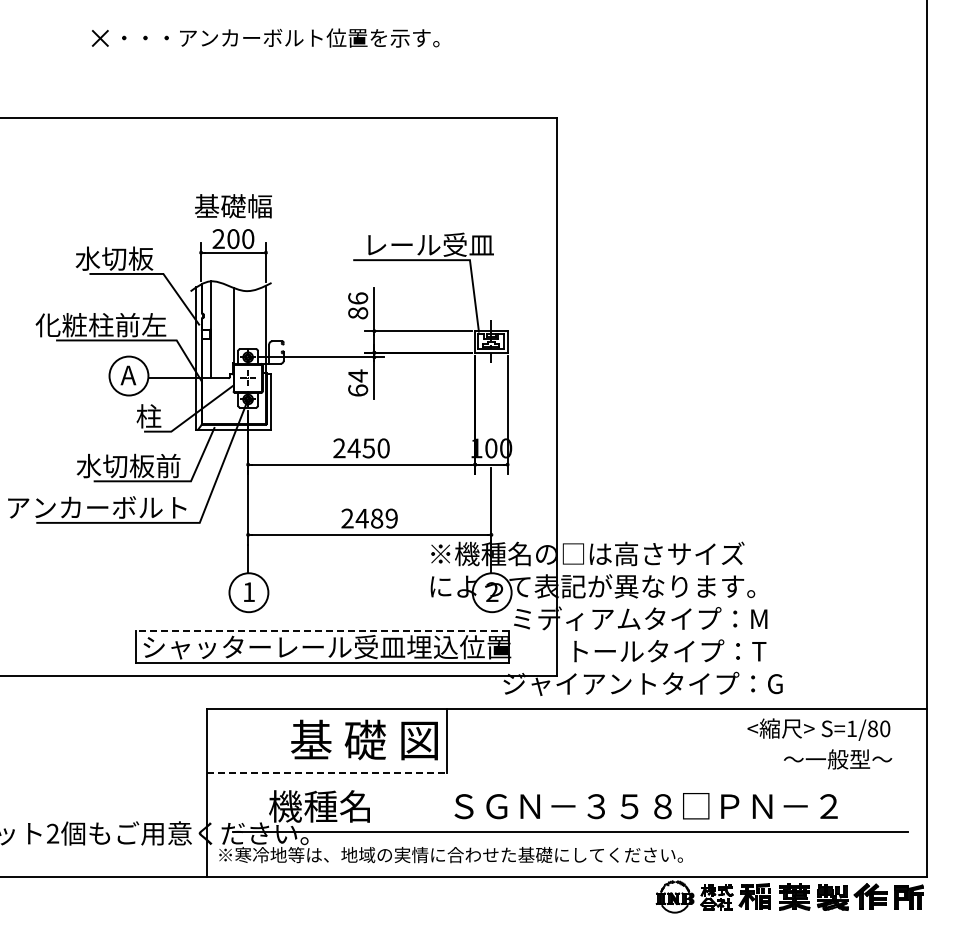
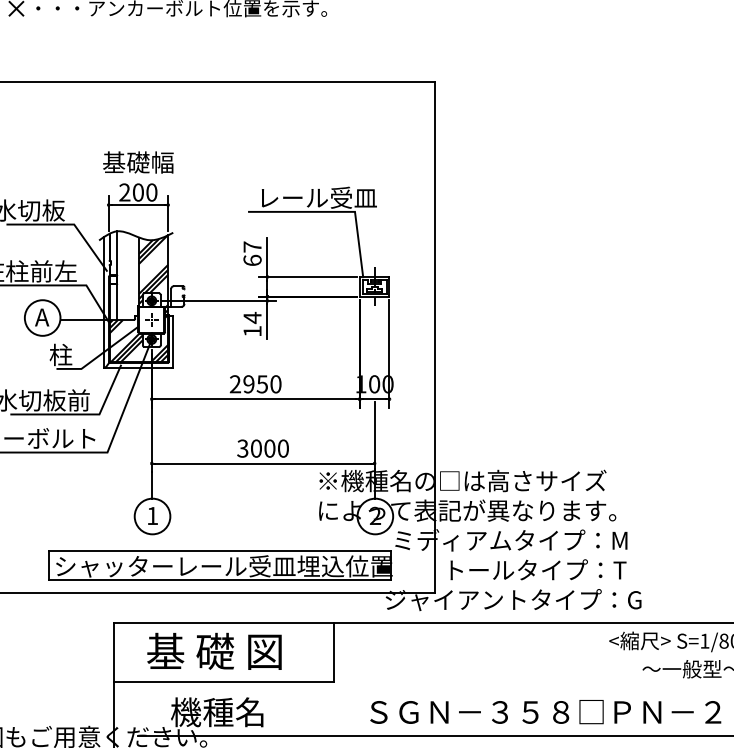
text: (358, 305) -> (252, 253), 86 -> 67
hatch: (233, 355) -> (138, 299), added
text: (358, 390) -> (252, 331), 64 -> 14
text: (353, 448) -> (248, 384), 2450 -> 2950
text: (369, 518) -> (262, 448), 2489 -> 3000
line: (322, 630) -> (219, 551), dashed -> solid
text: (364, 739) -> (214, 650), moved
line: (327, 773) -> (224, 682), dashed -> solid
text: (645, 806) -> (545, 712), moved

